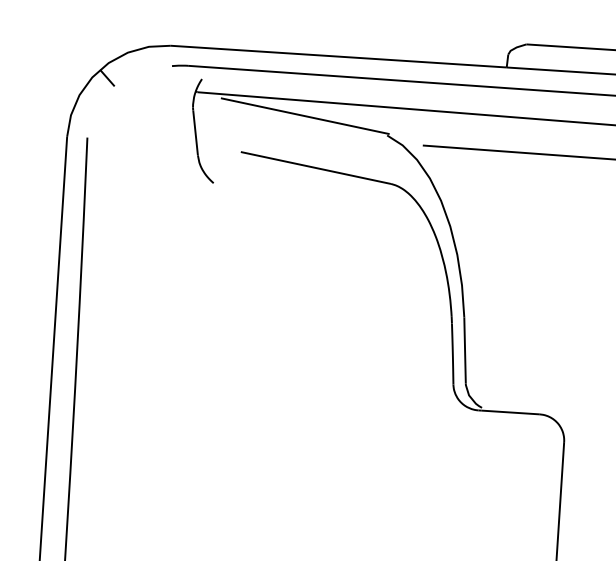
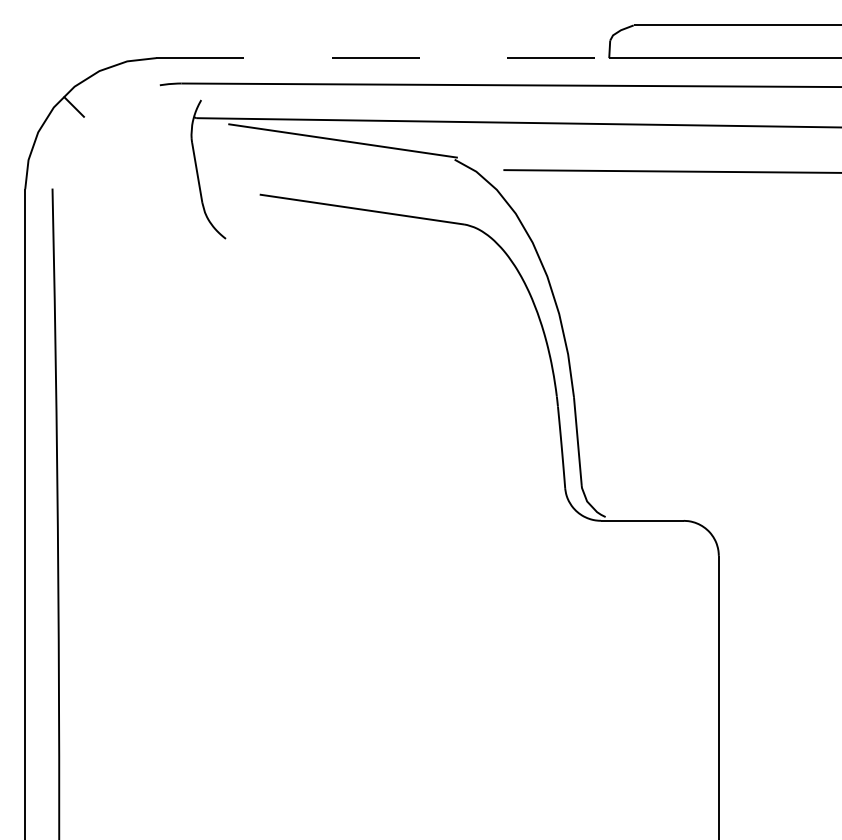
line: (339, 56) -> (383, 58), solid -> dashed

